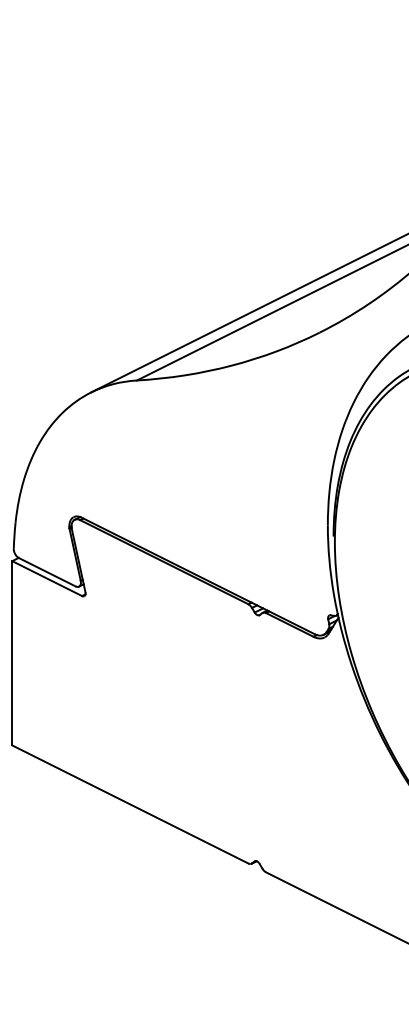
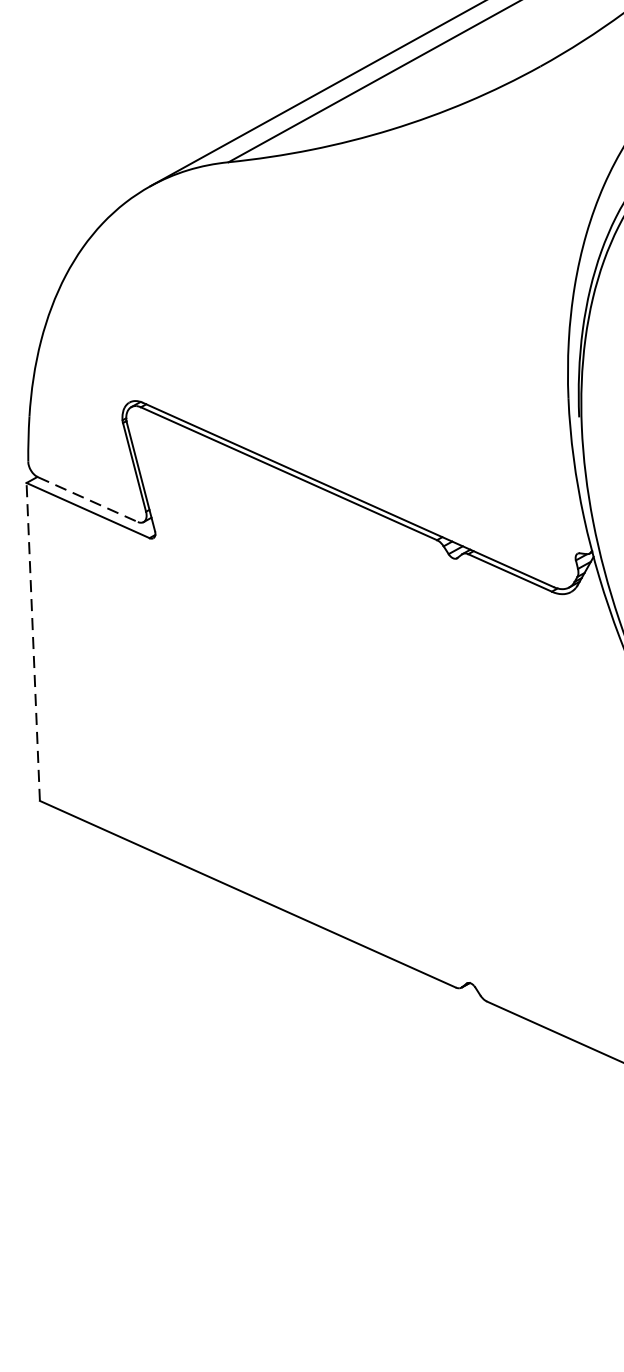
line: (47, 572) -> (88, 499), solid -> dashed
line: (12, 652) -> (33, 640), solid -> dashed

